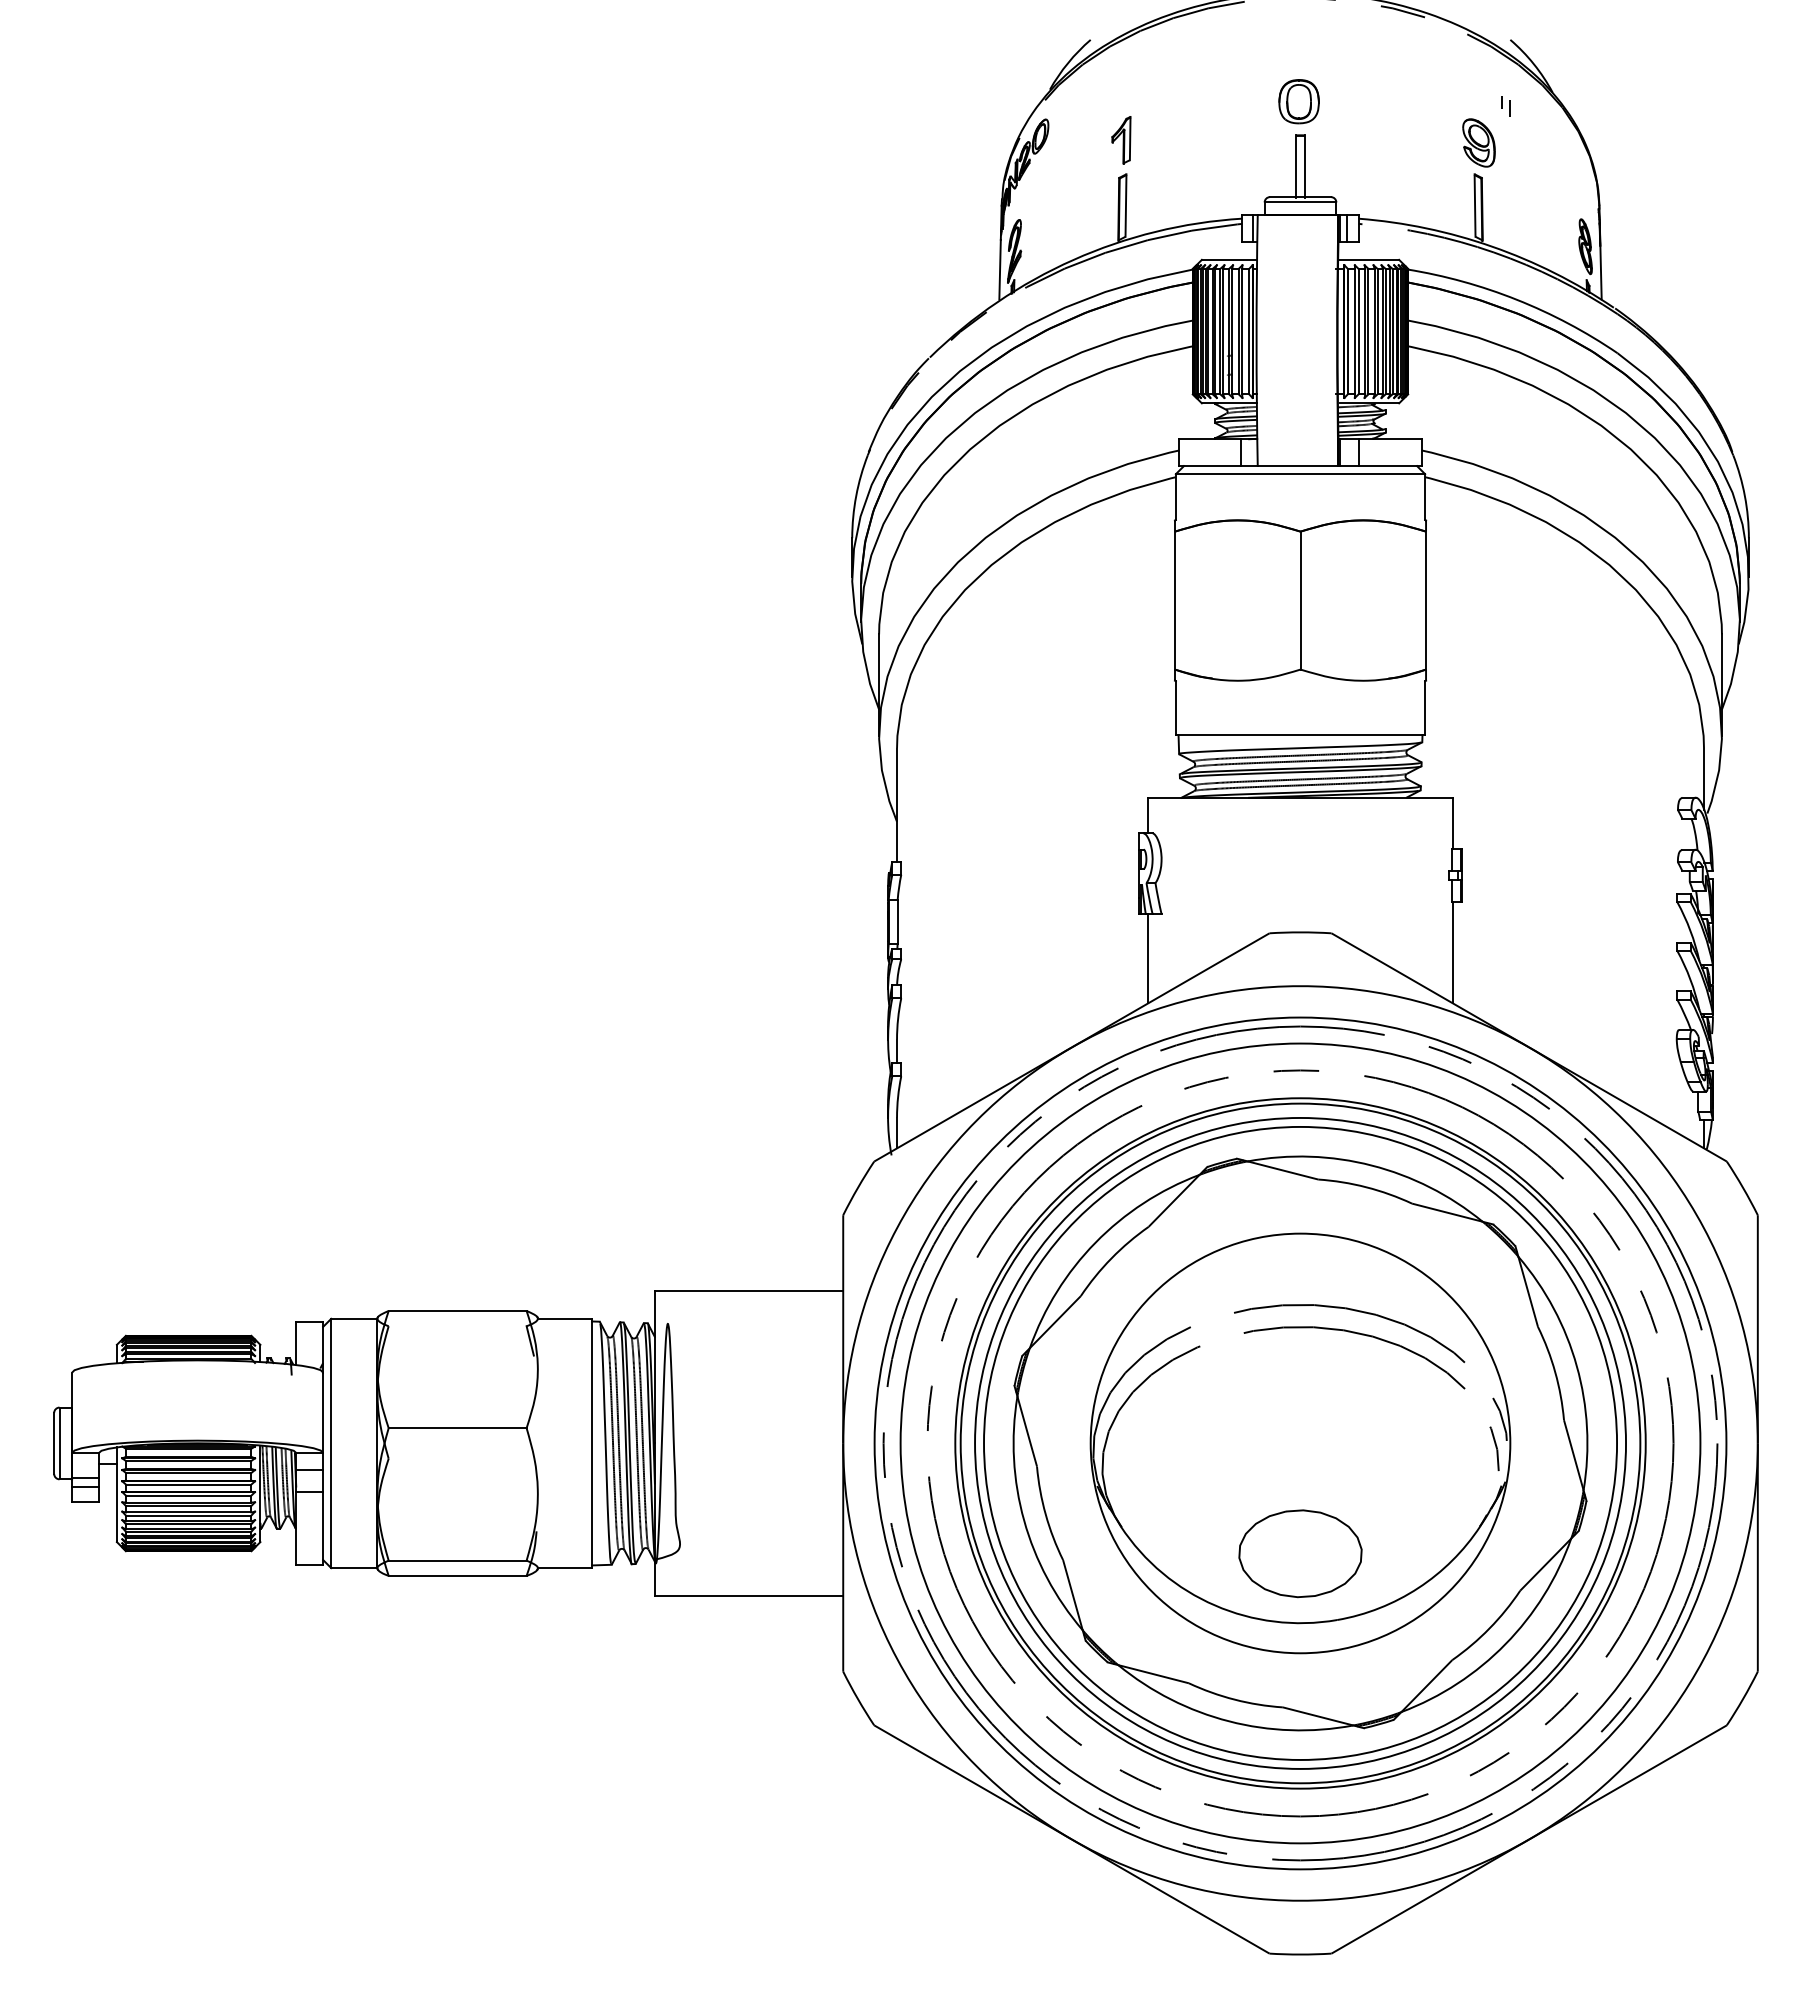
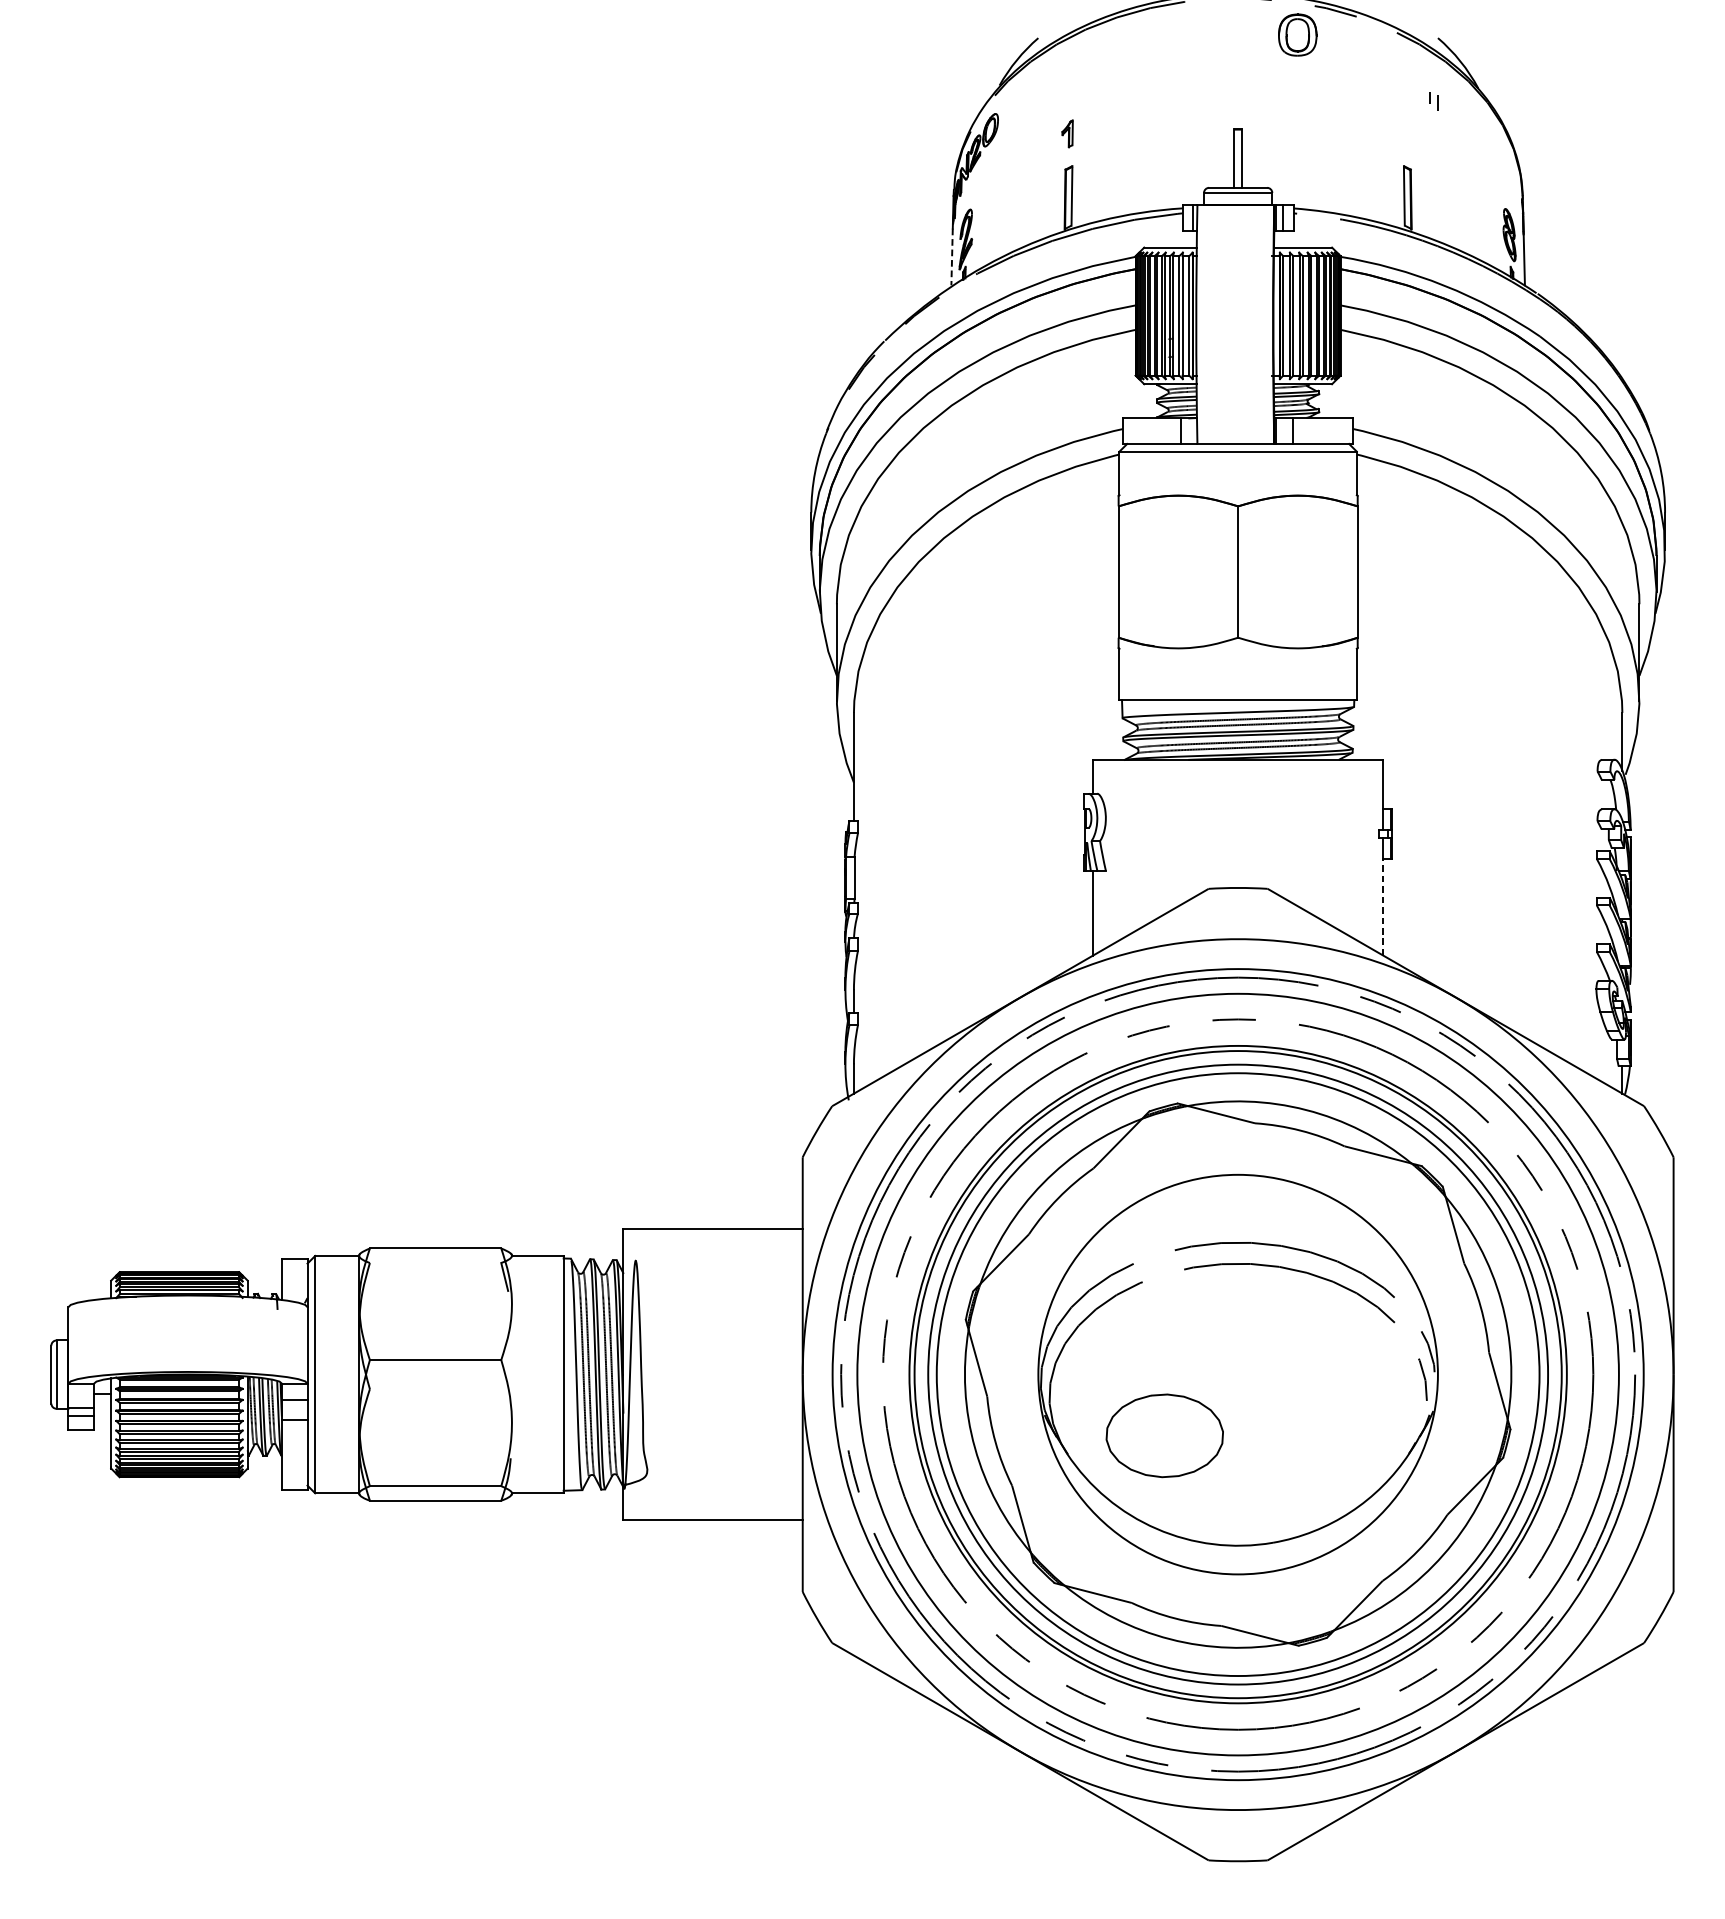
part: (1298, 101) -> (1297, 34), moved
part: (1121, 140) -> (1067, 133), size x0.6
part: (1478, 142) -> (1407, 135), removed
line: (1000, 269) -> (952, 256), solid -> dashed
line: (1452, 952) -> (1382, 907), solid -> dashed
part: (1300, 1553) -> (1164, 1435), moved

